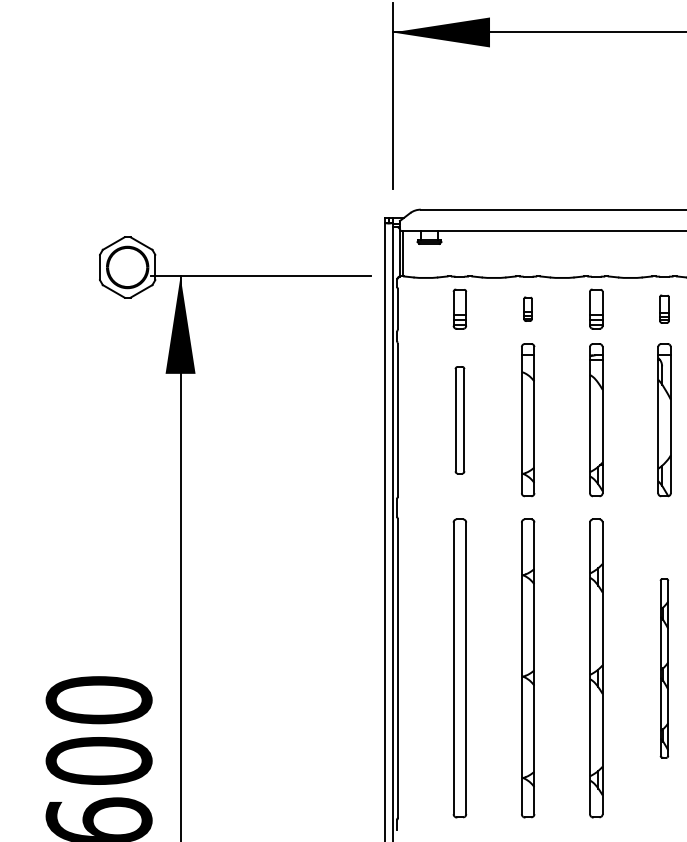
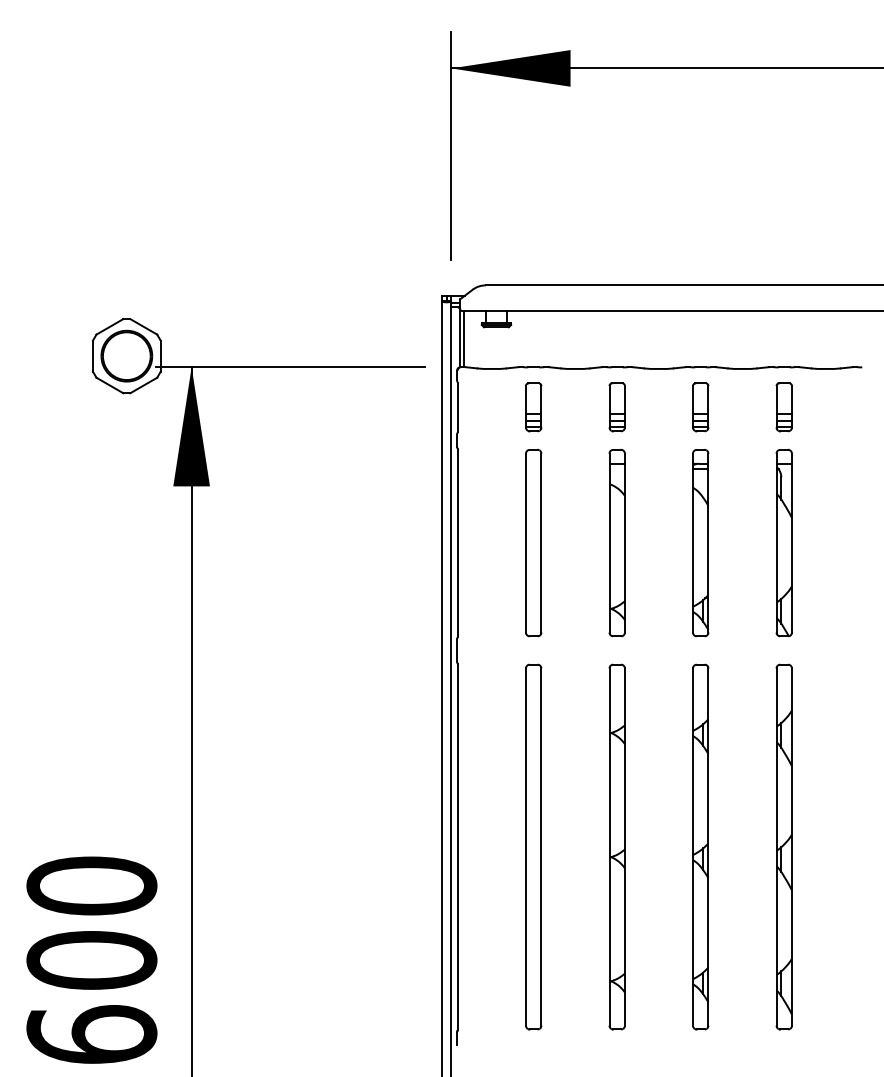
part: (527, 309) -> (616, 407), size x1.67
part: (663, 309) -> (783, 407), size x1.43
part: (459, 420) -> (533, 543), size x1.43
part: (663, 667) -> (783, 846), size x1.67

